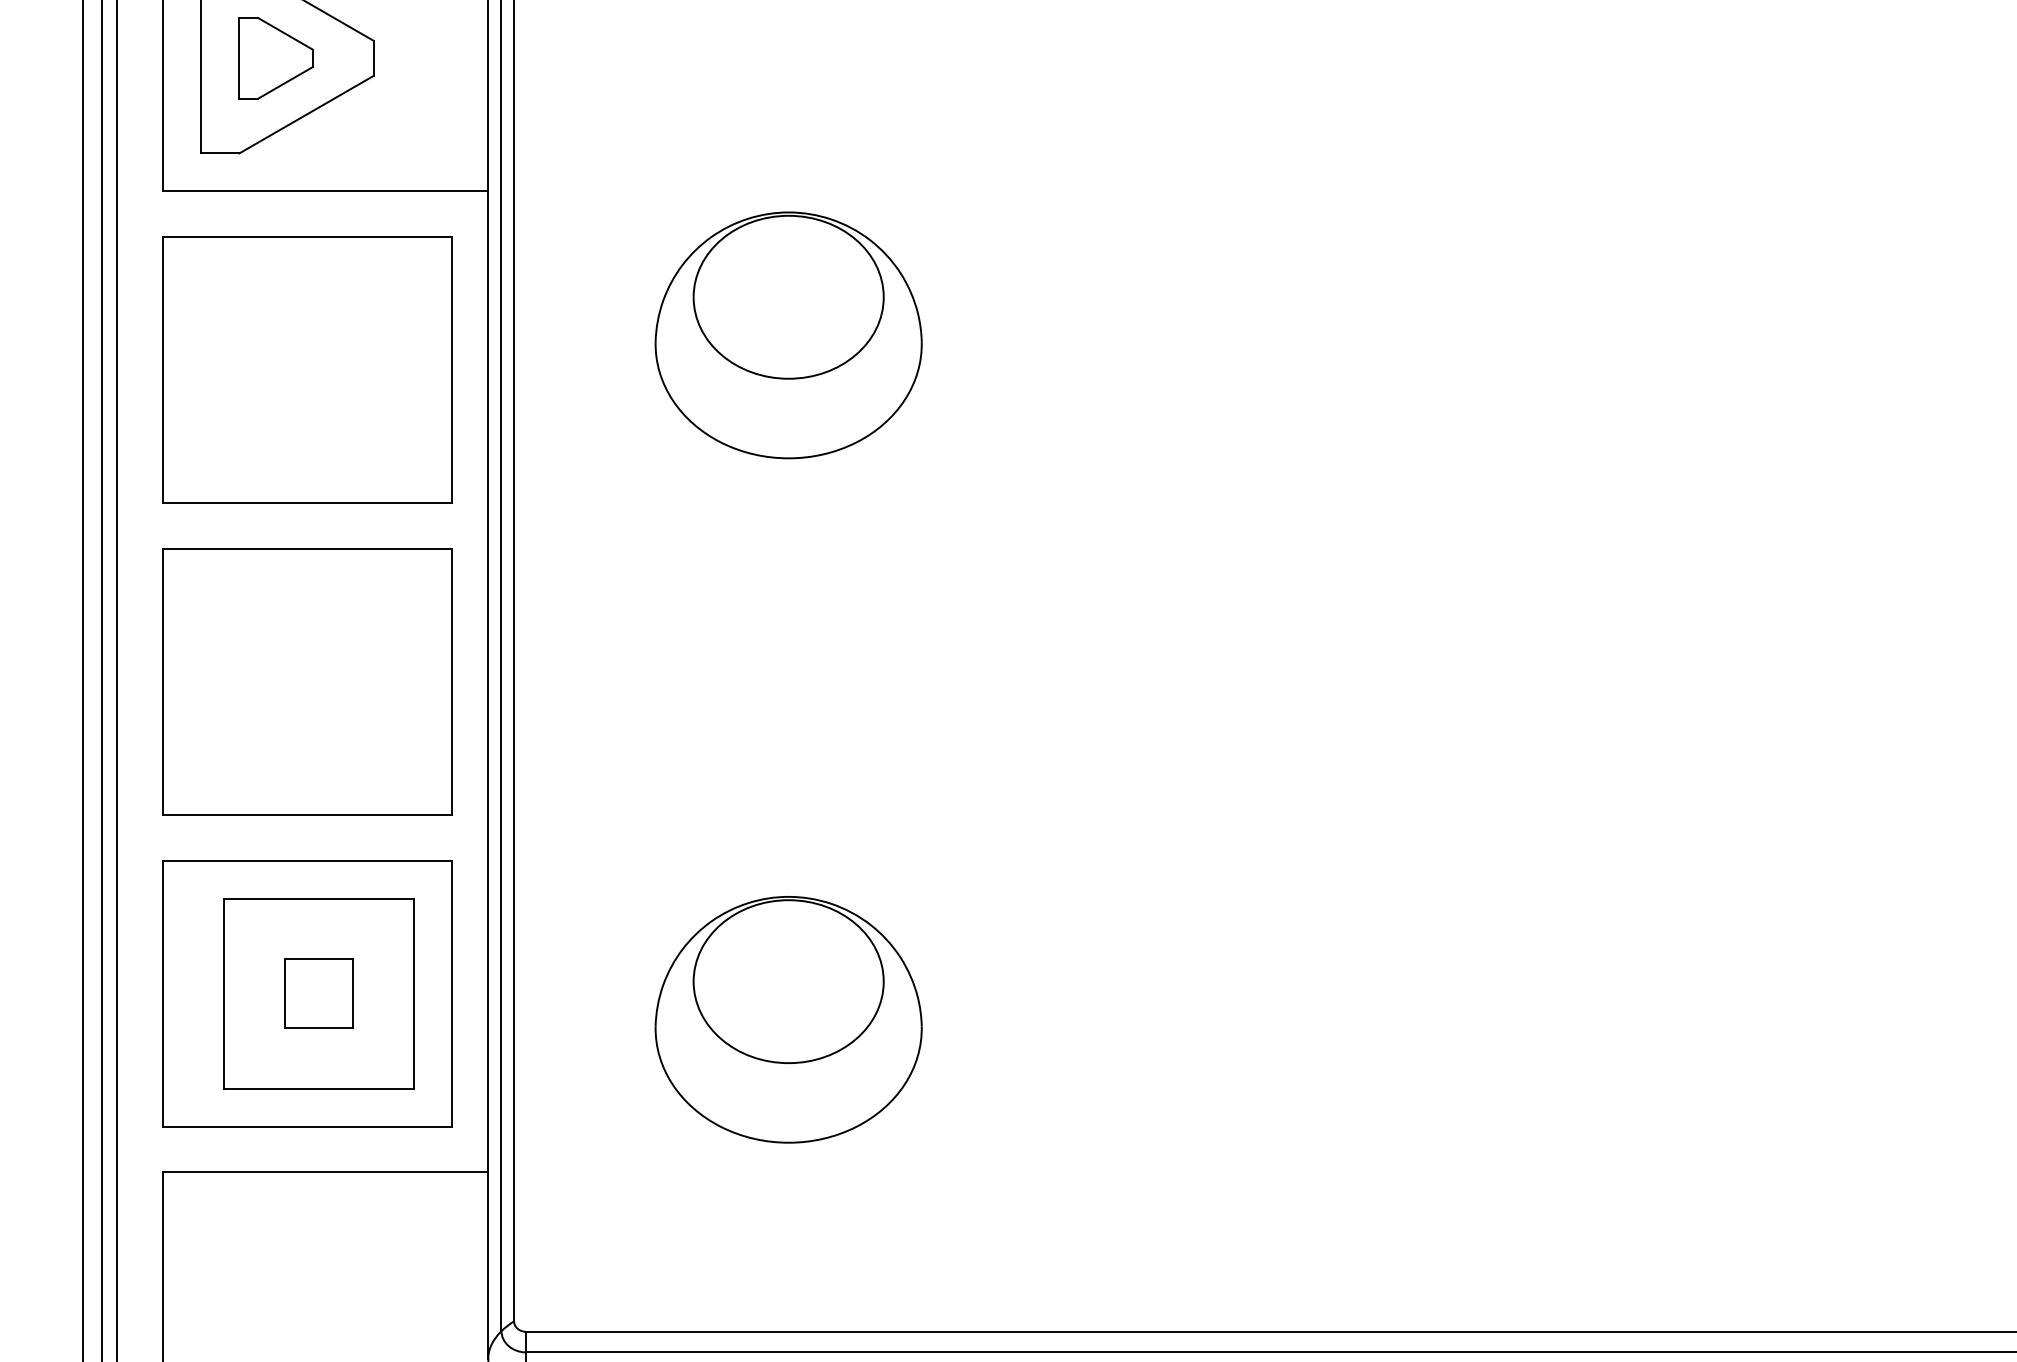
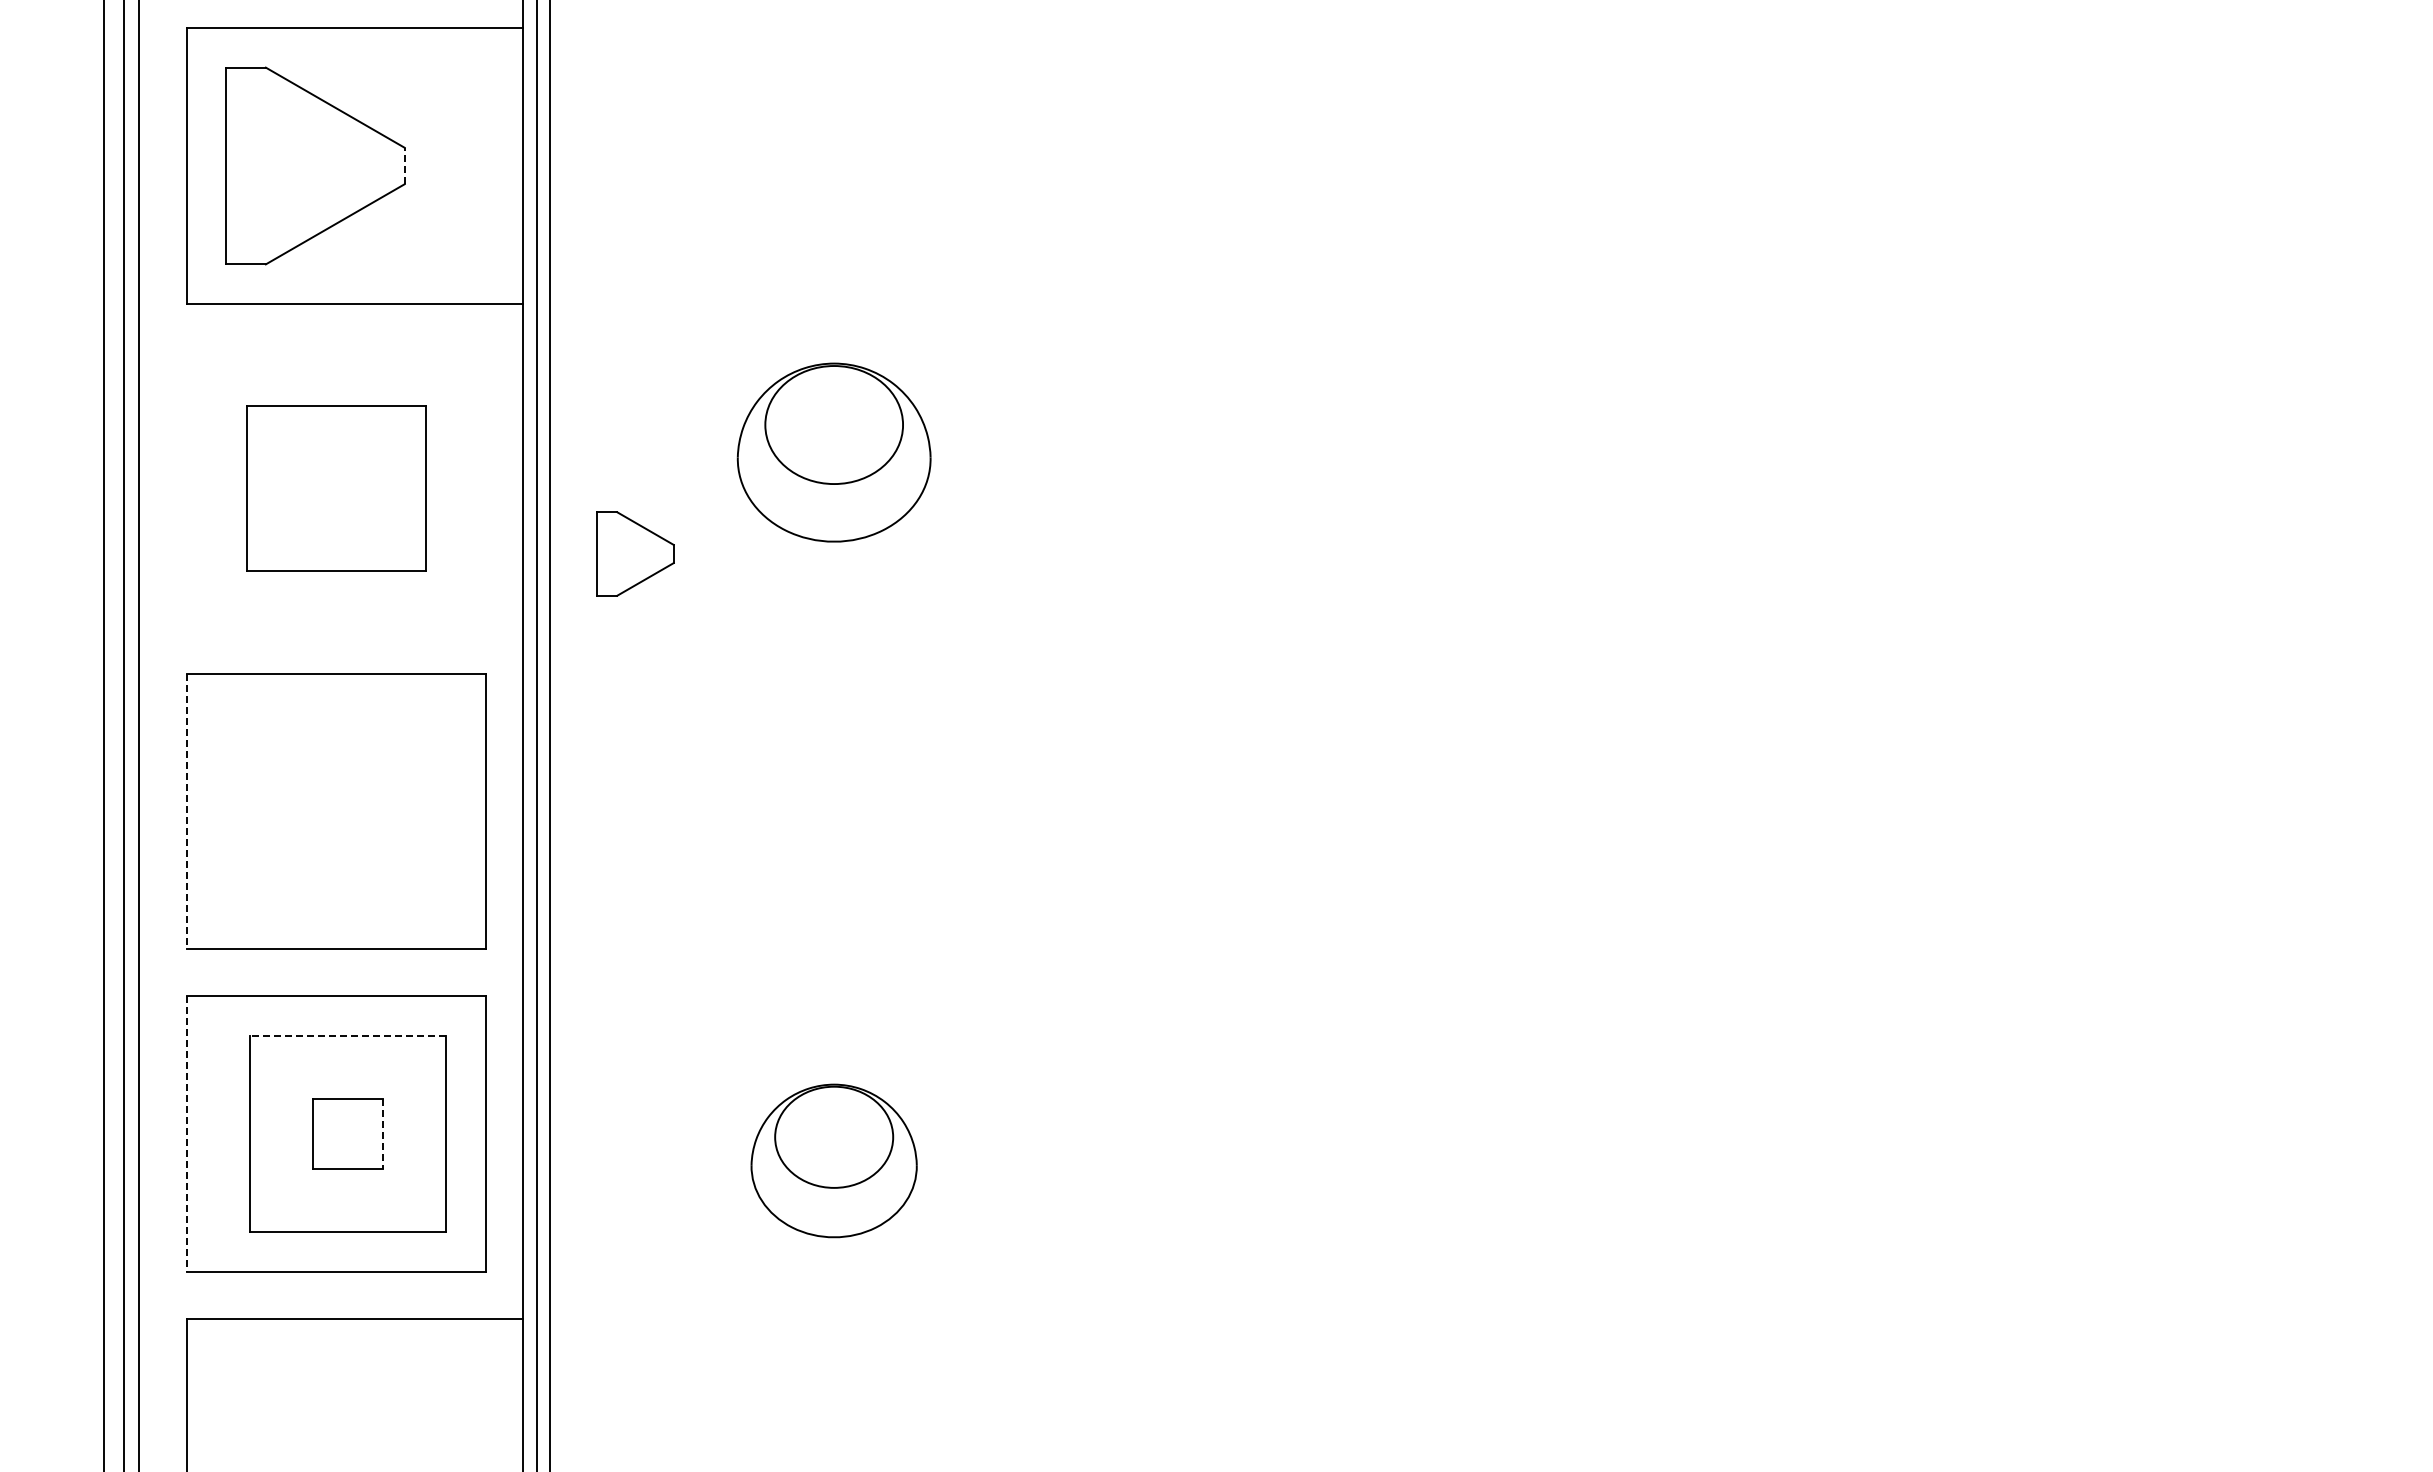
part: (275, 57) -> (635, 553), moved
line: (373, 57) -> (404, 165), solid -> dashed
part: (787, 335) -> (833, 452), size x0.7
part: (307, 369) -> (336, 488), size x0.6
line: (162, 682) -> (186, 811), solid -> dashed
line: (318, 898) -> (347, 1035), solid -> dashed
line: (162, 993) -> (186, 1133), solid -> dashed
line: (353, 994) -> (383, 1134), solid -> dashed
part: (787, 1019) -> (833, 1160), size x0.6

